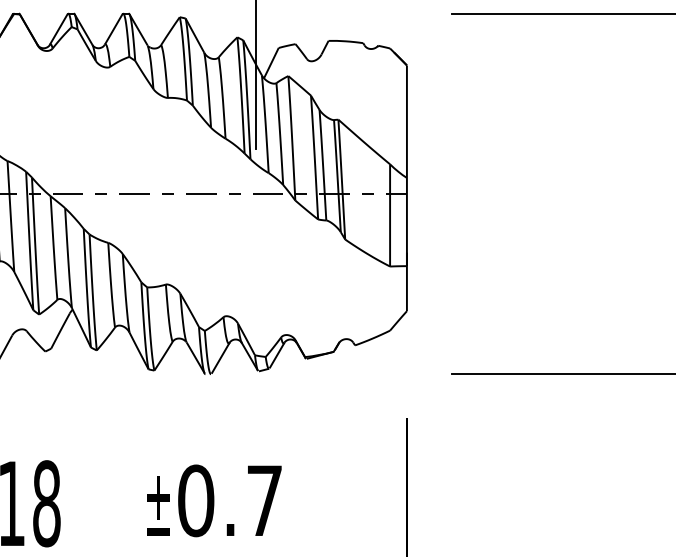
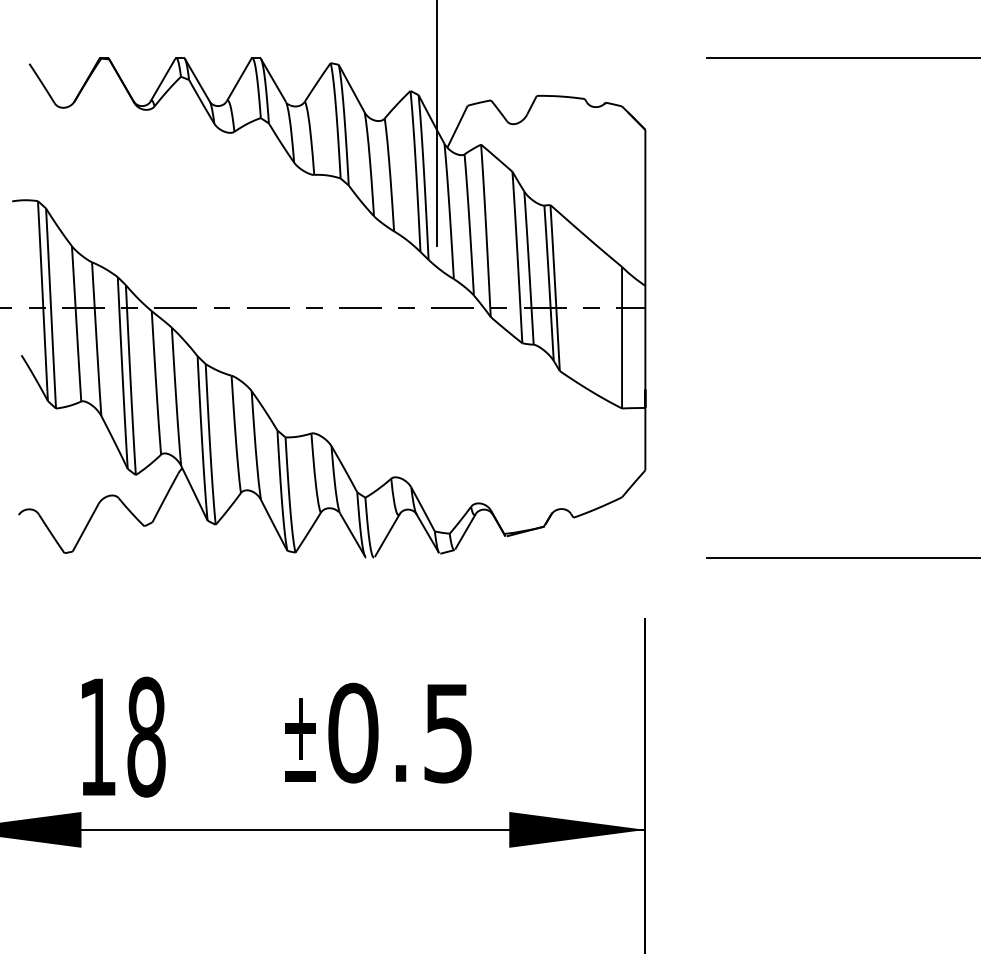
text: (264, 501) -> (447, 733), 0.7 -> 0.5

